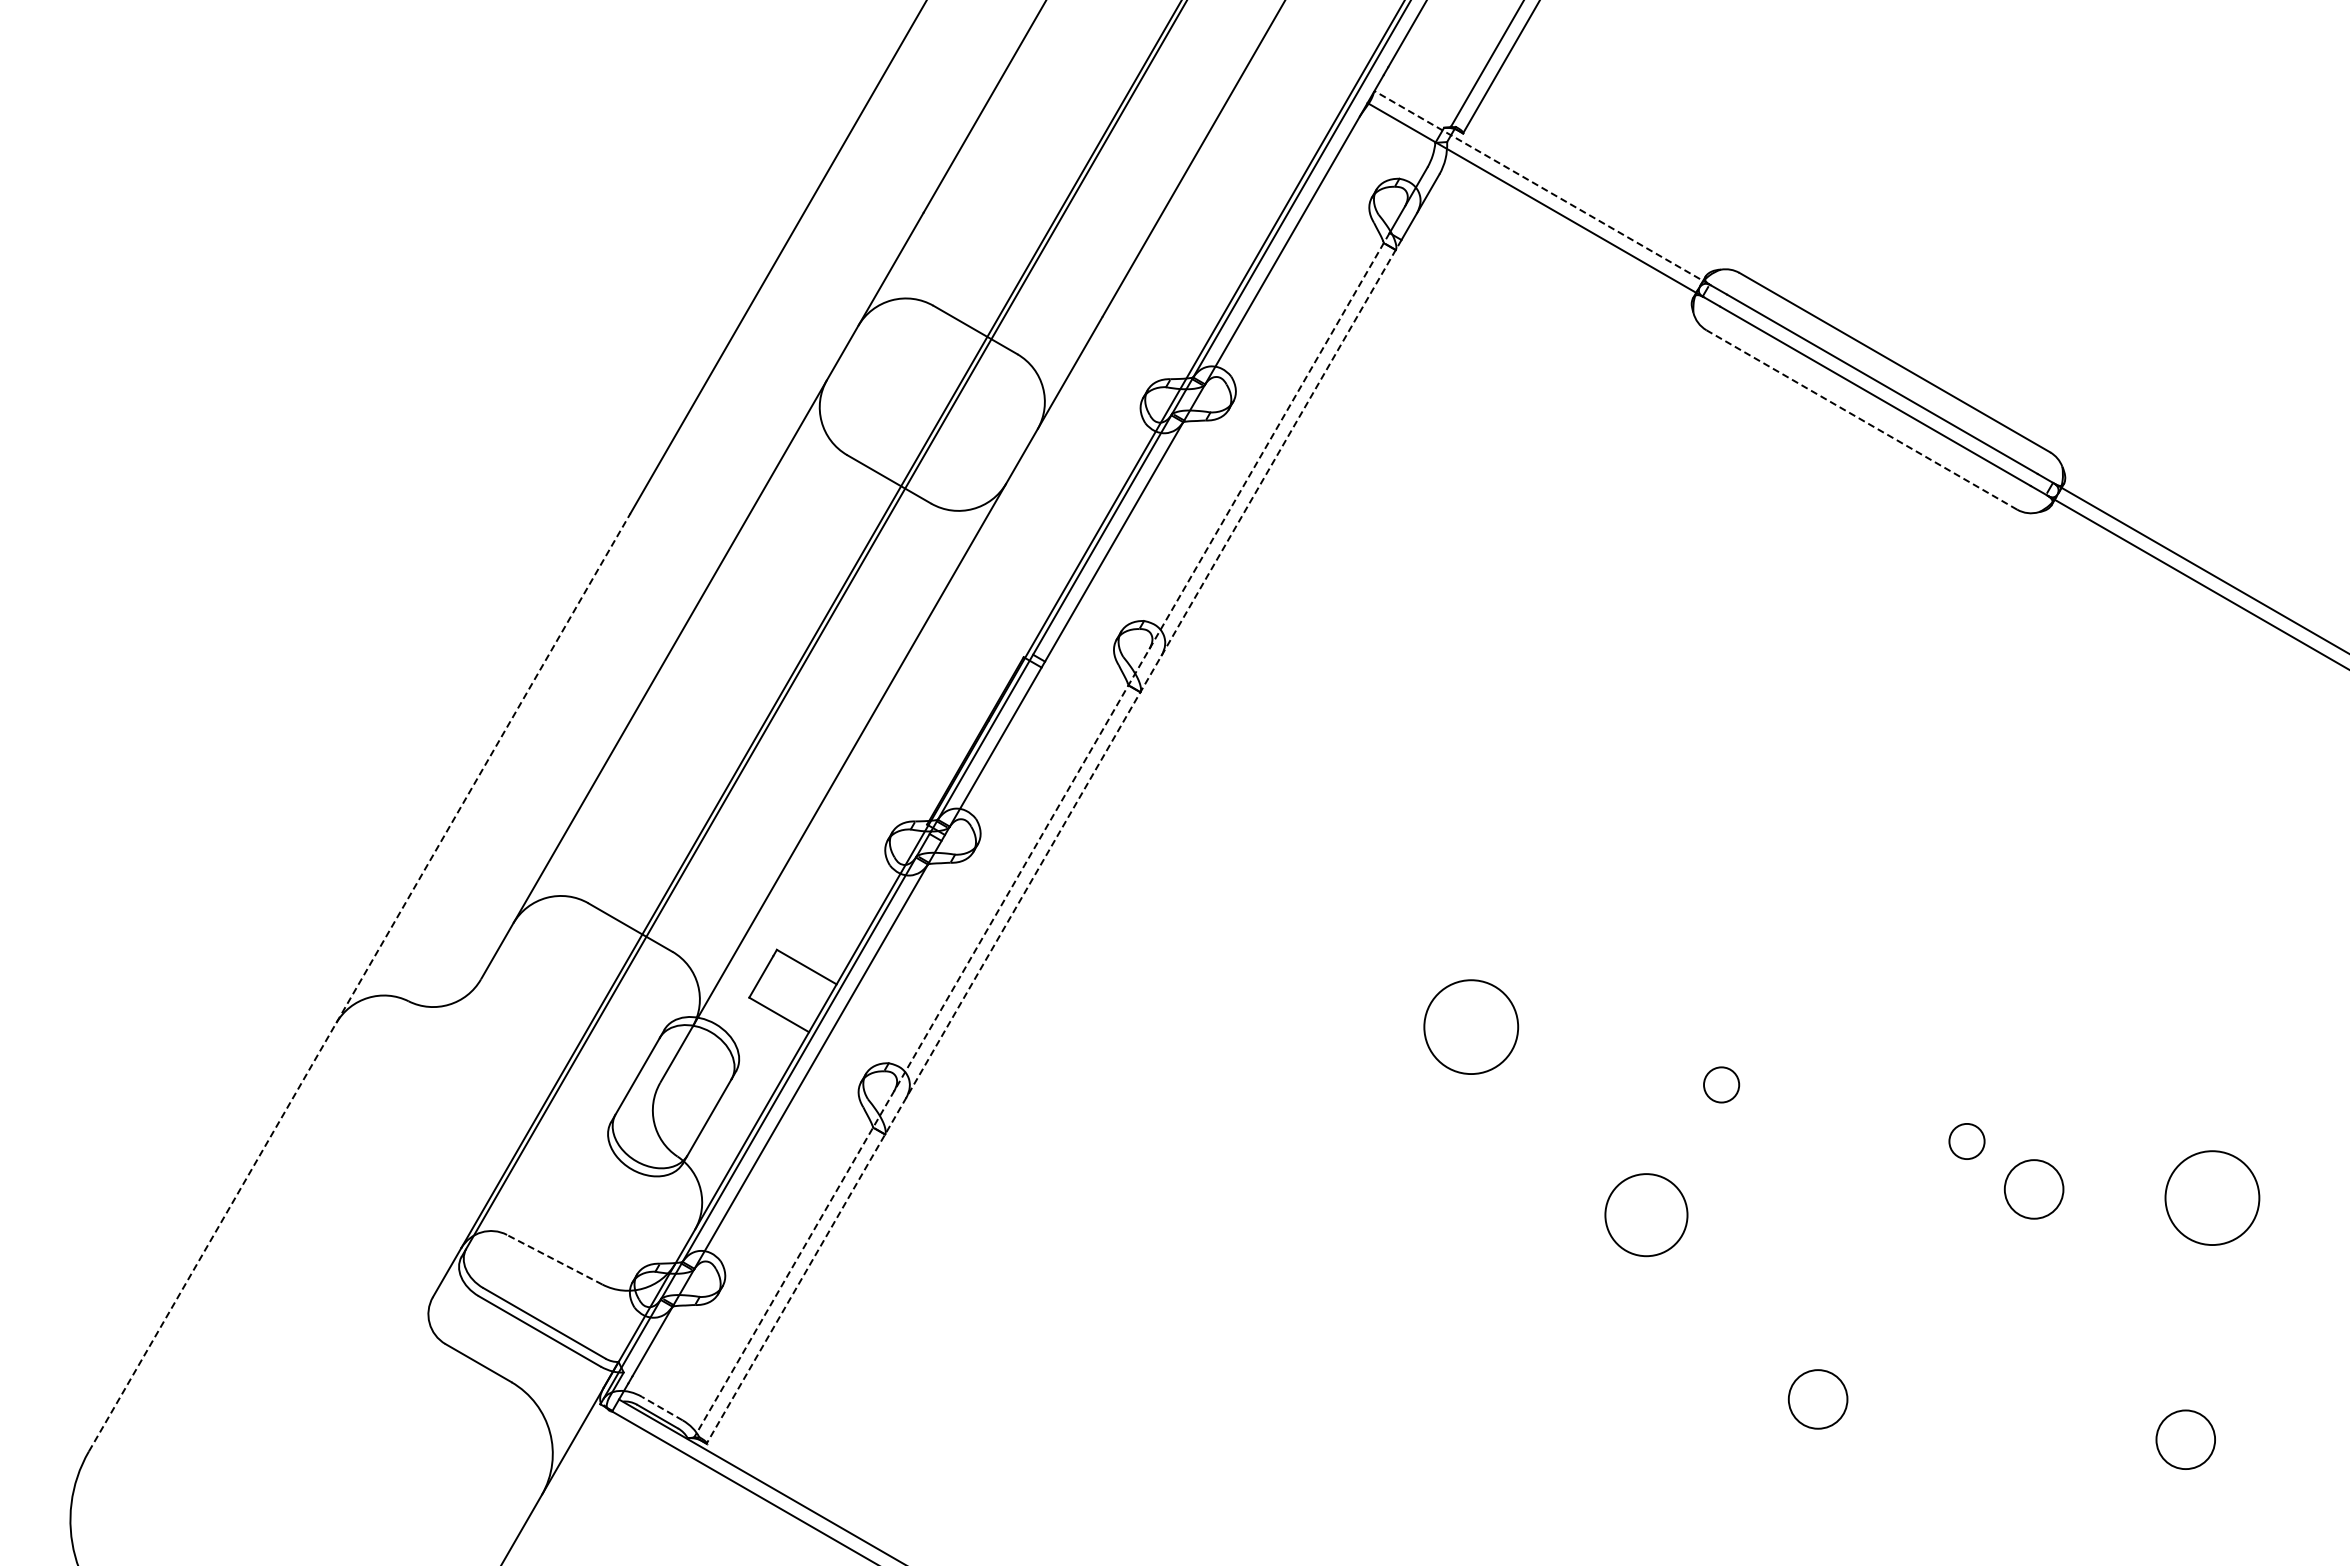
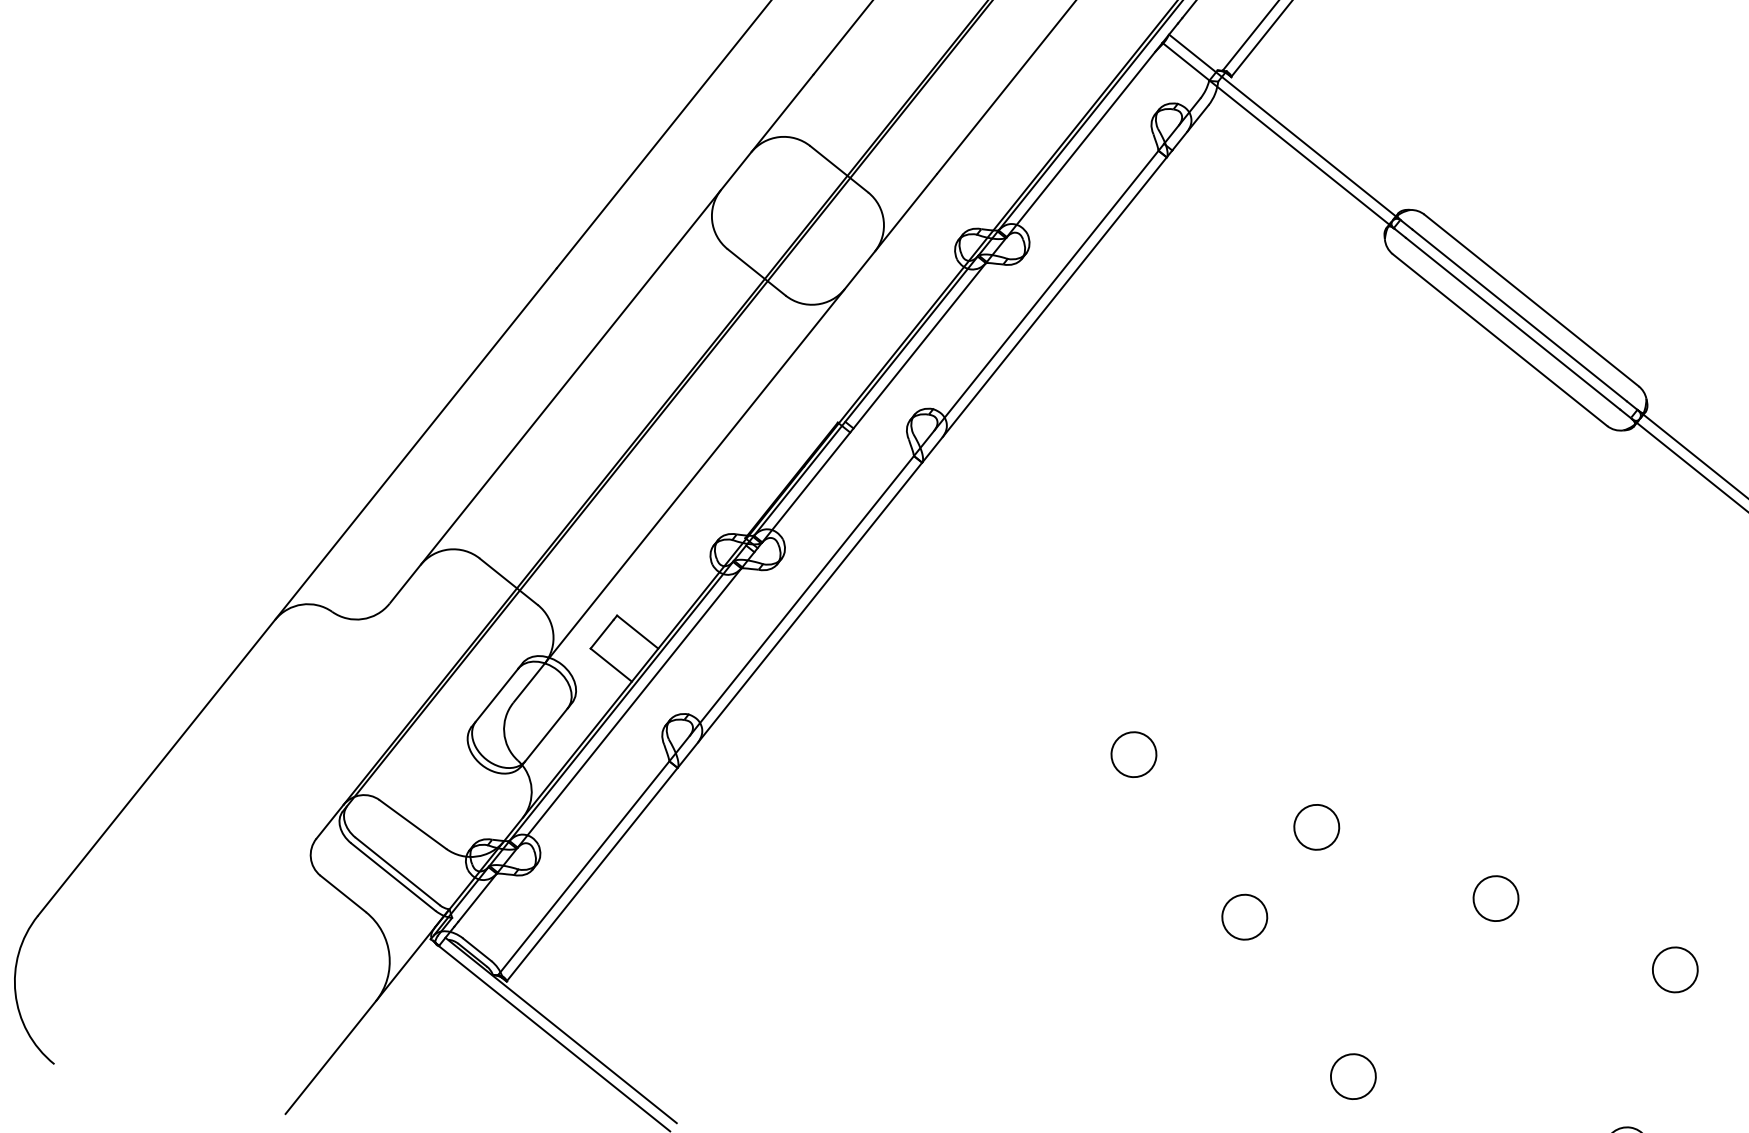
line: (1541, 187) -> (1284, 126), dashed -> solid
line: (1861, 419) -> (1499, 339), dashed -> solid
line: (1042, 834) -> (831, 559), dashed -> solid
line: (1054, 841) -> (839, 565), dashed -> solid
line: (359, 982) -> (297, 591), dashed -> solid
circle: (1471, 1027) -> (1134, 754), size x0.62
circle: (1721, 1084) -> (1316, 827), size x1.67
circle: (1966, 1141) -> (1495, 898), size x1.67
circle: (2033, 1189) -> (1540, 942), removed
circle: (2212, 1197) -> (1675, 969), size x0.62
circle: (1646, 1214) -> (1244, 916), size x0.71
line: (554, 1259) -> (412, 824), dashed -> solid
line: (661, 1408) -> (476, 949), dashed -> solid

